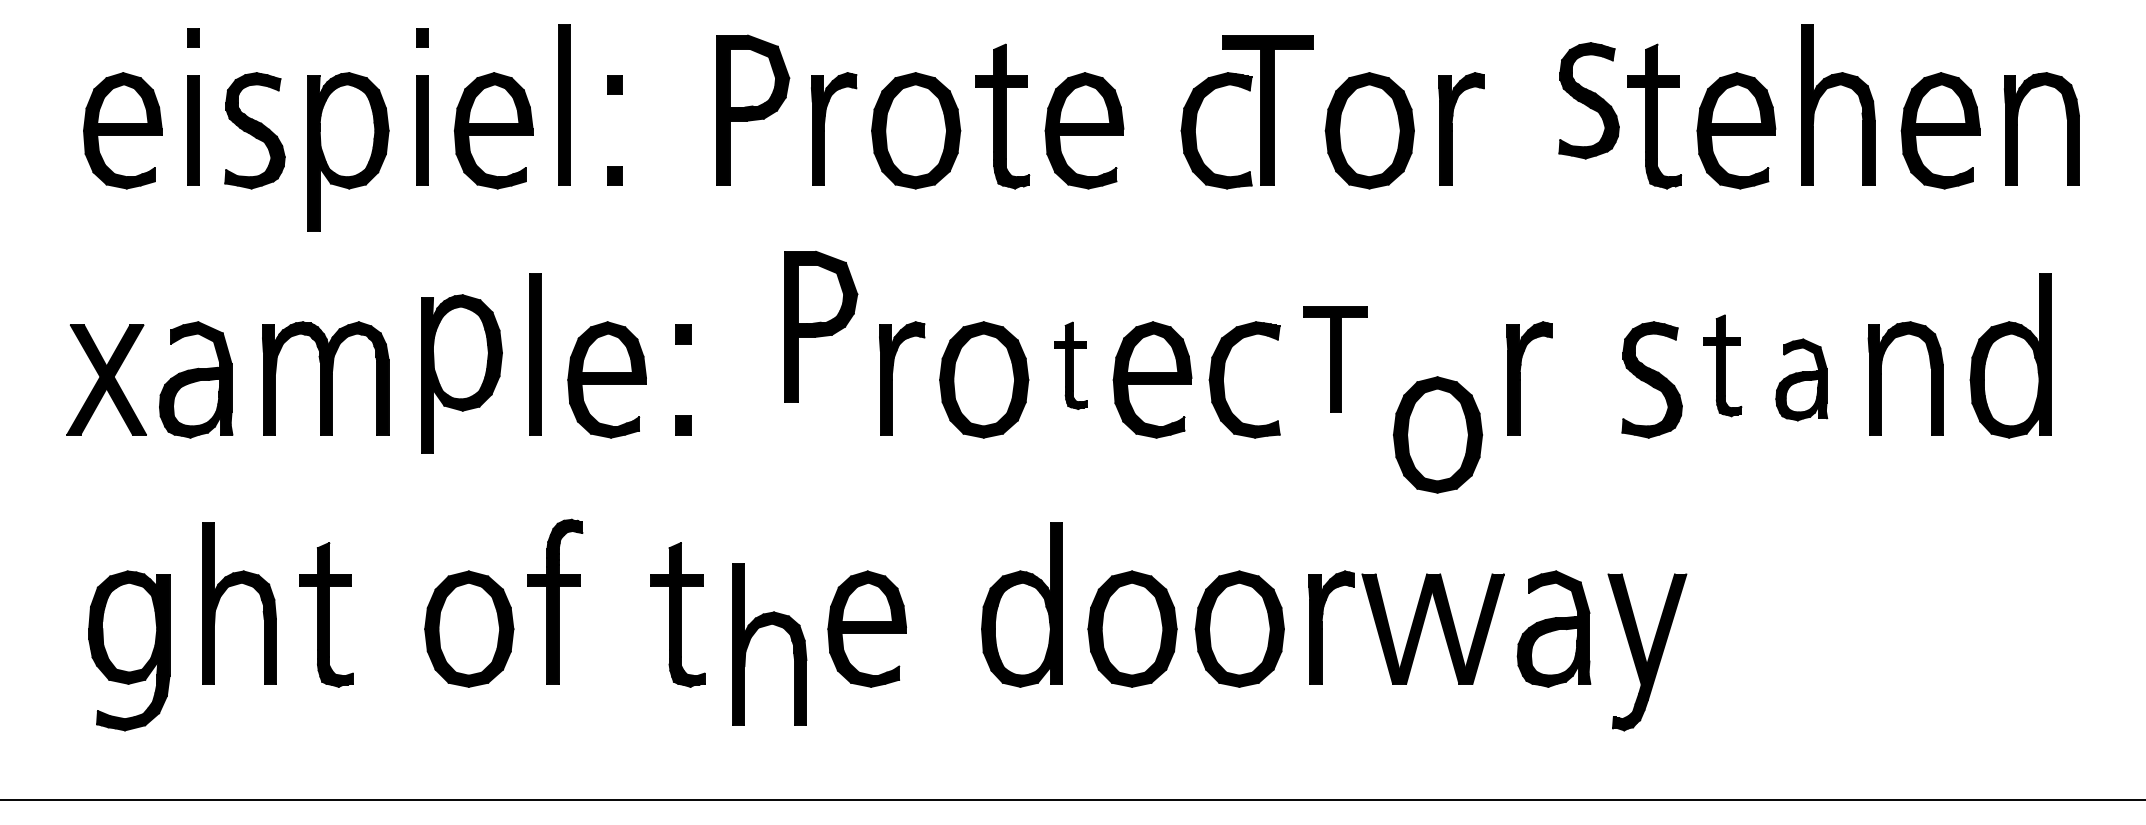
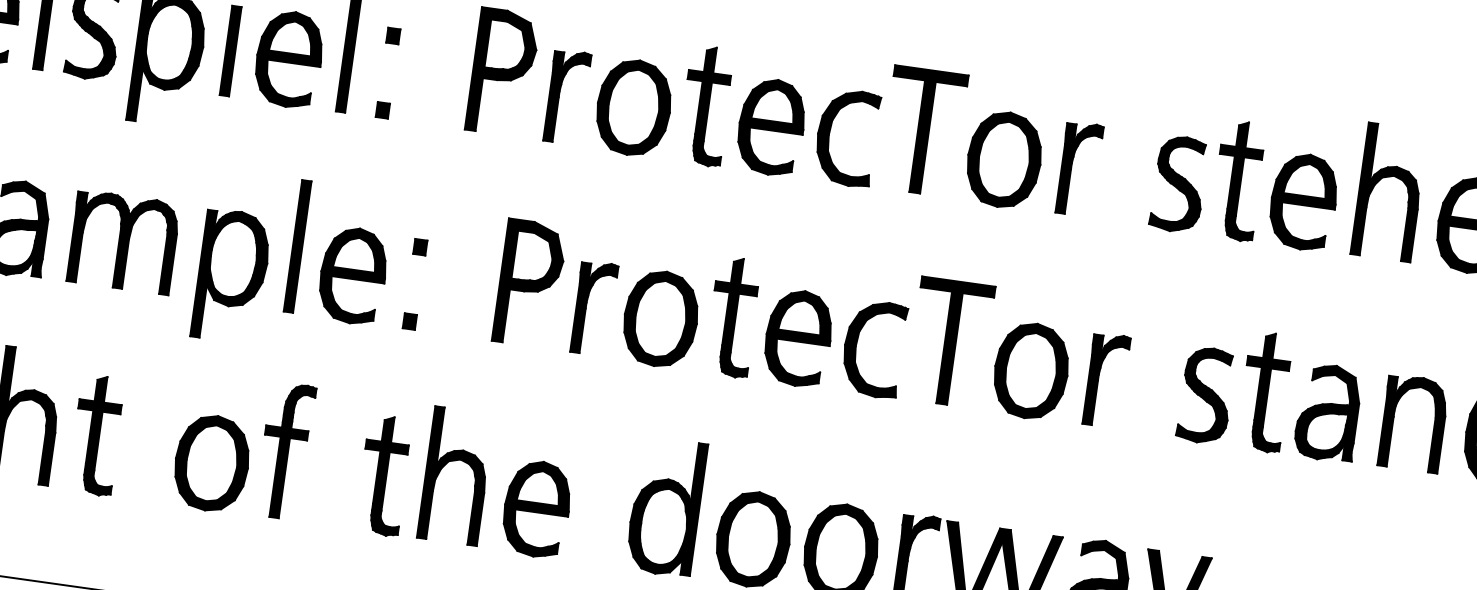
part: (1588, 100) -> (1178, 184), moved
part: (1196, 126) -> (830, 131), moved
part: (821, 326) -> (530, 283), moved
part: (1335, 359) -> (950, 342), size x1.43
part: (1070, 365) -> (733, 317), size x1.67
part: (1722, 365) -> (1265, 391), size x1.43
part: (461, 373) -> (231, 275), moved
part: (1801, 379) -> (1328, 412), size x1.43
part: (1437, 434) -> (1031, 370), moved
part: (755, 633) -> (445, 465), moved

